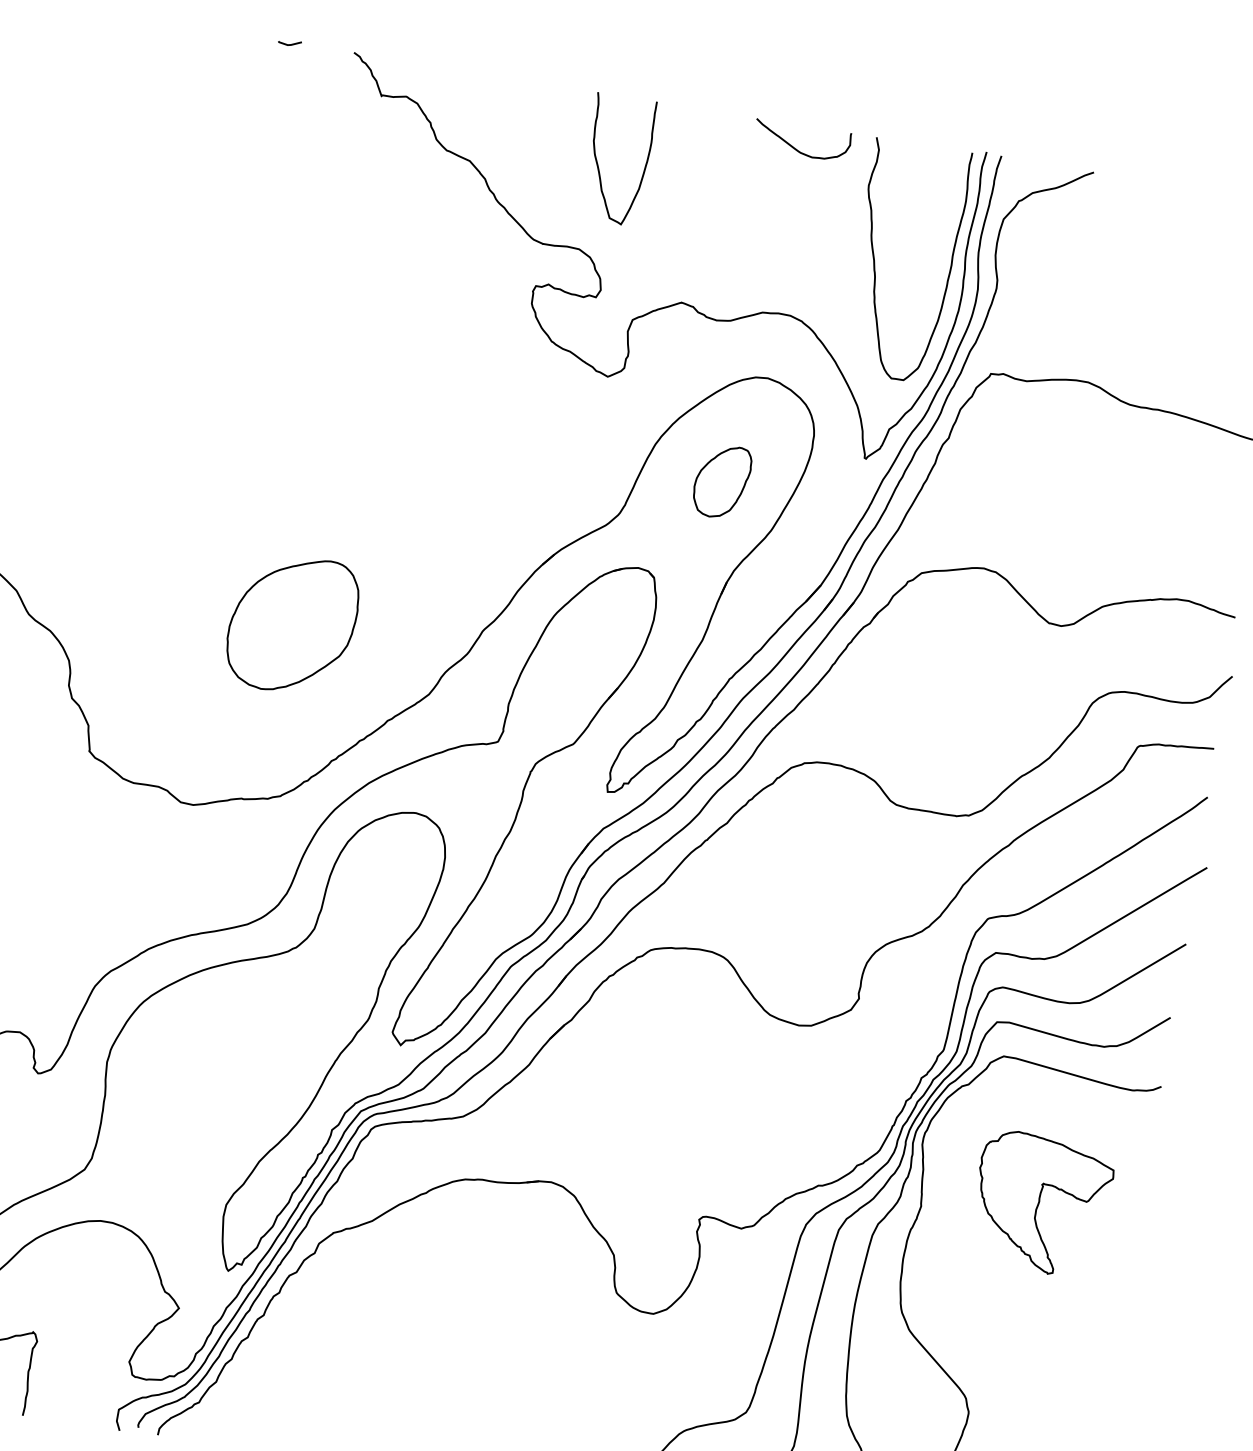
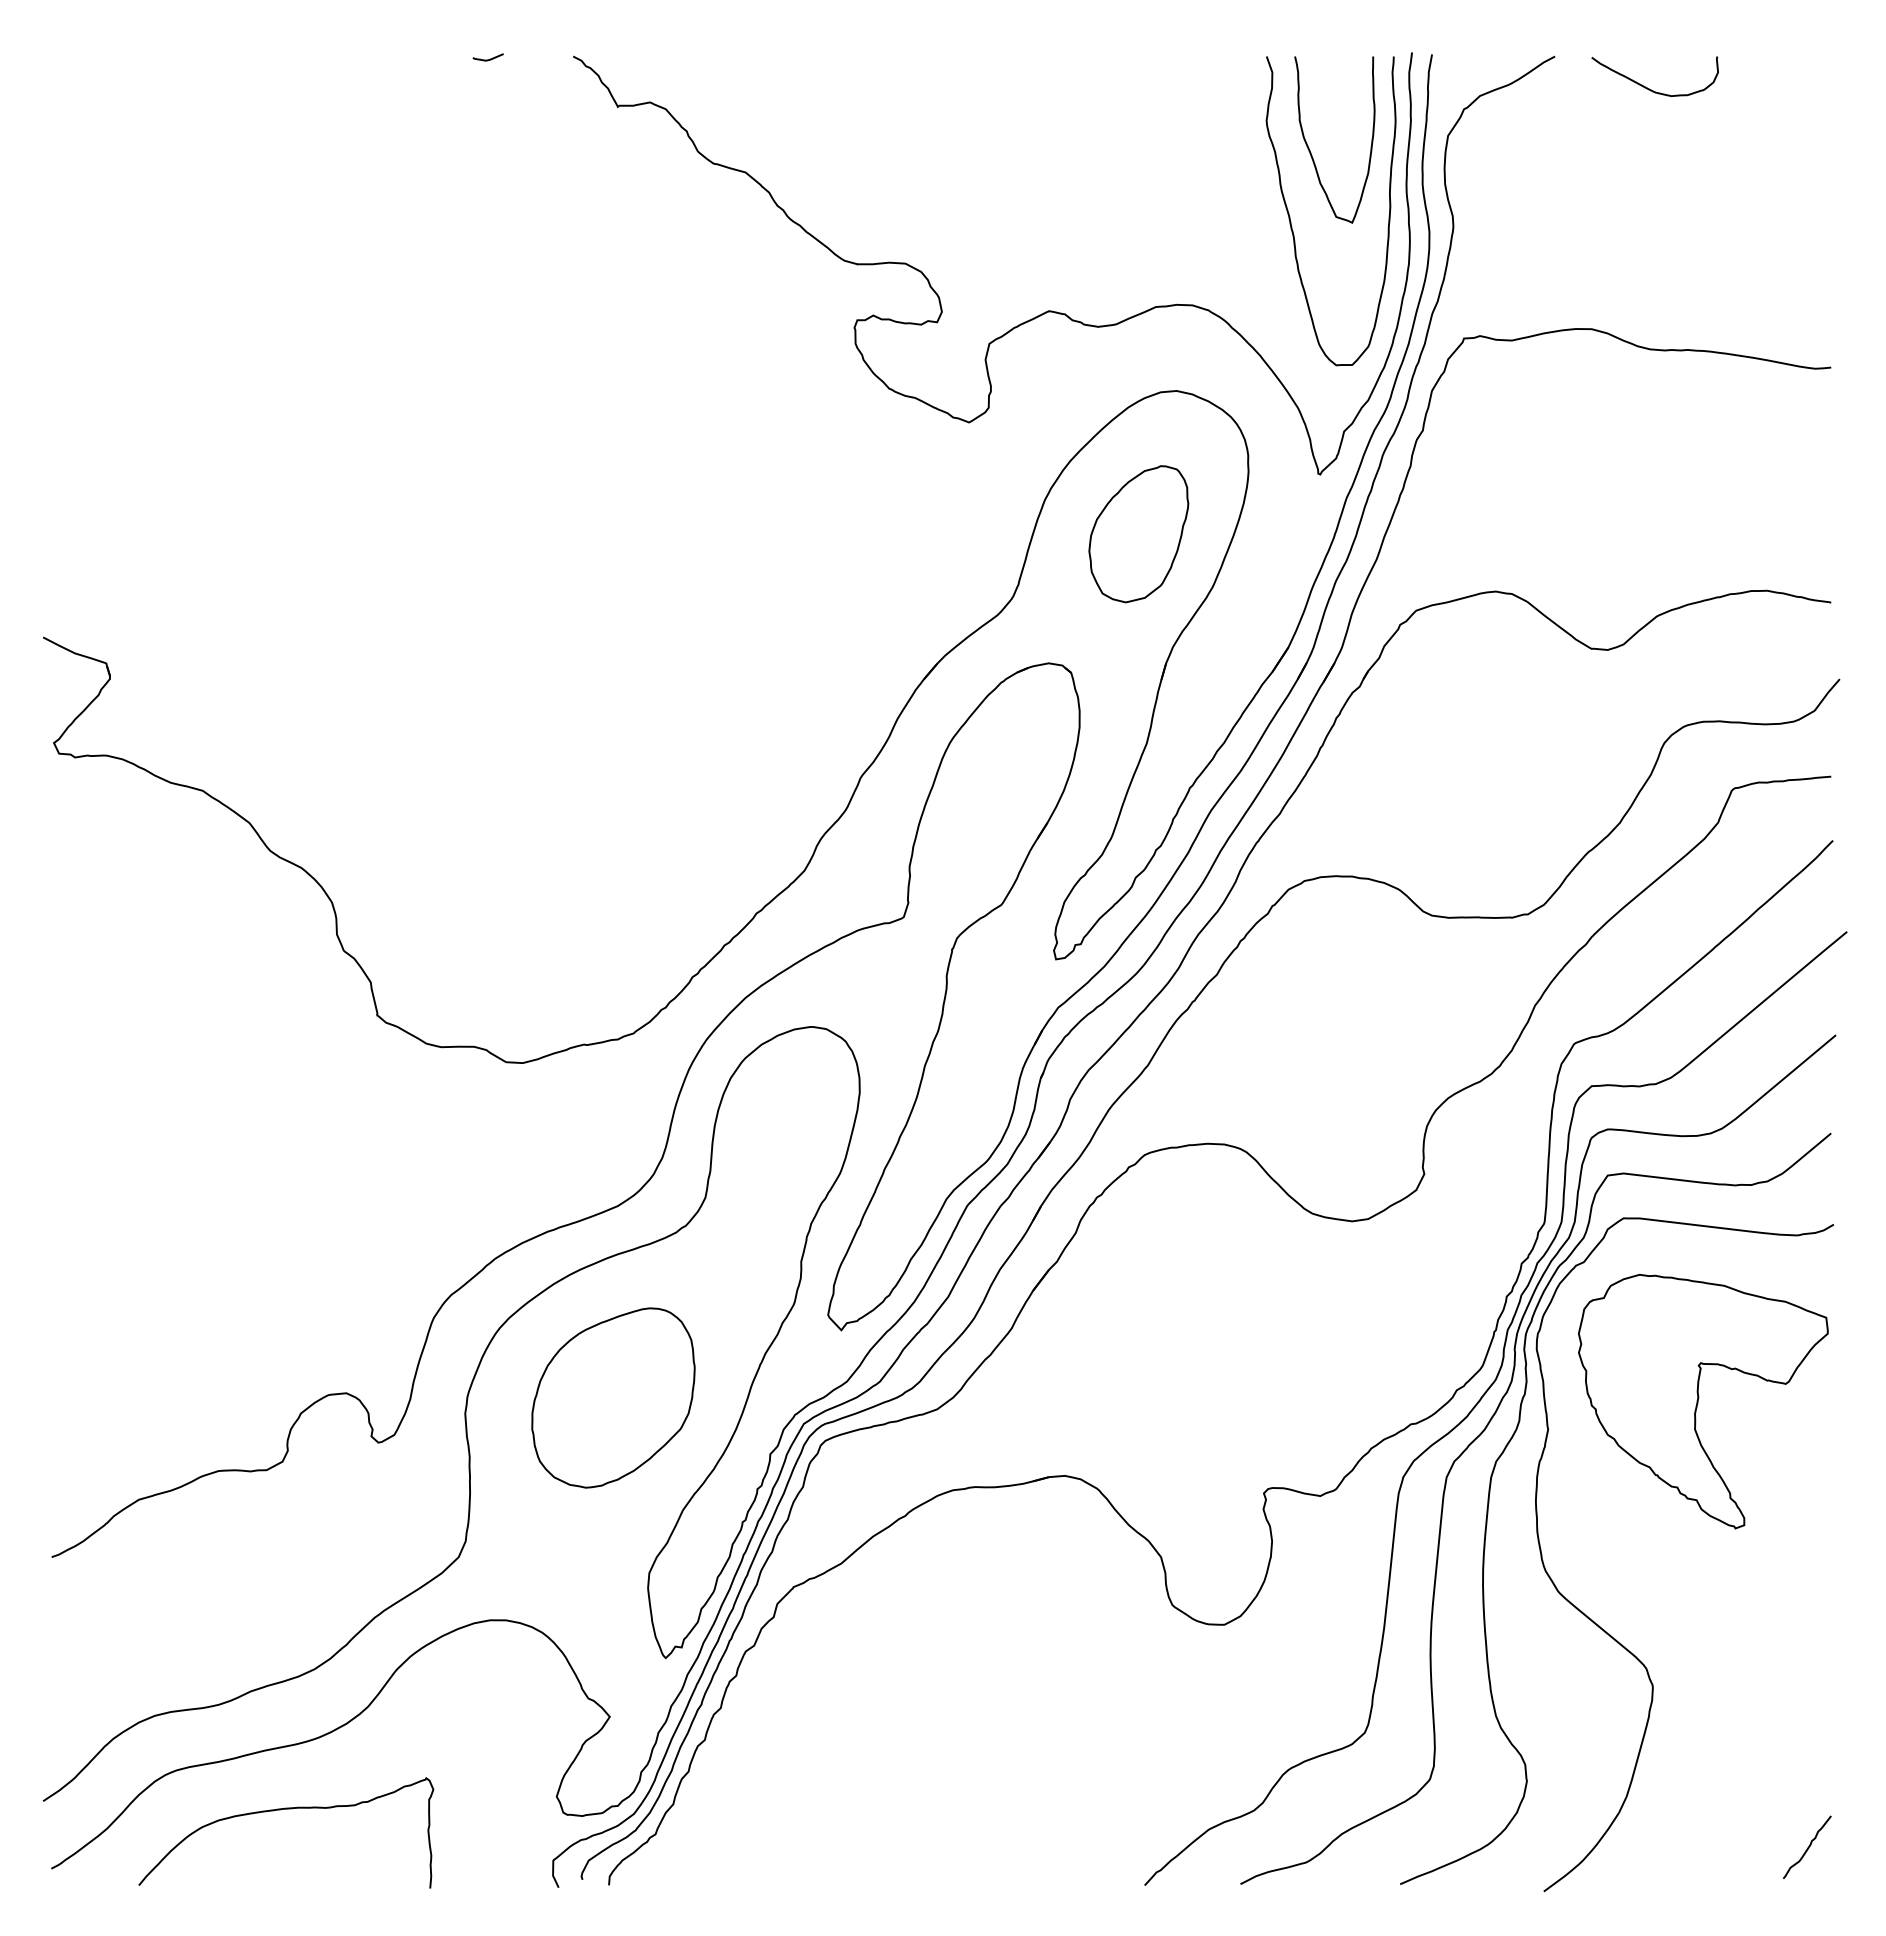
curve: (796, 149) -> (1649, 88), moved
curve: (597, 162) -> (1309, 147), moved
part: (721, 481) -> (1138, 534), size x1.43
part: (292, 624) -> (613, 1397), moved
part: (1041, 1204) -> (1703, 1401), size x1.43

